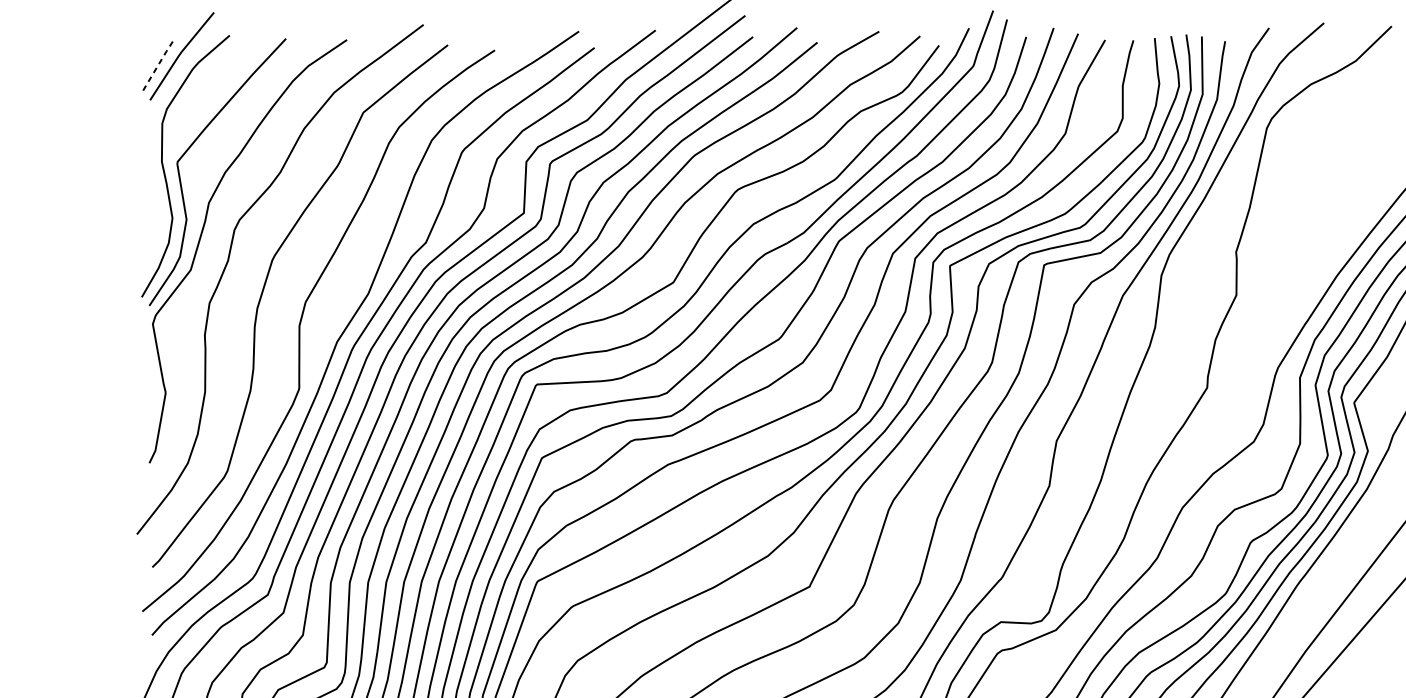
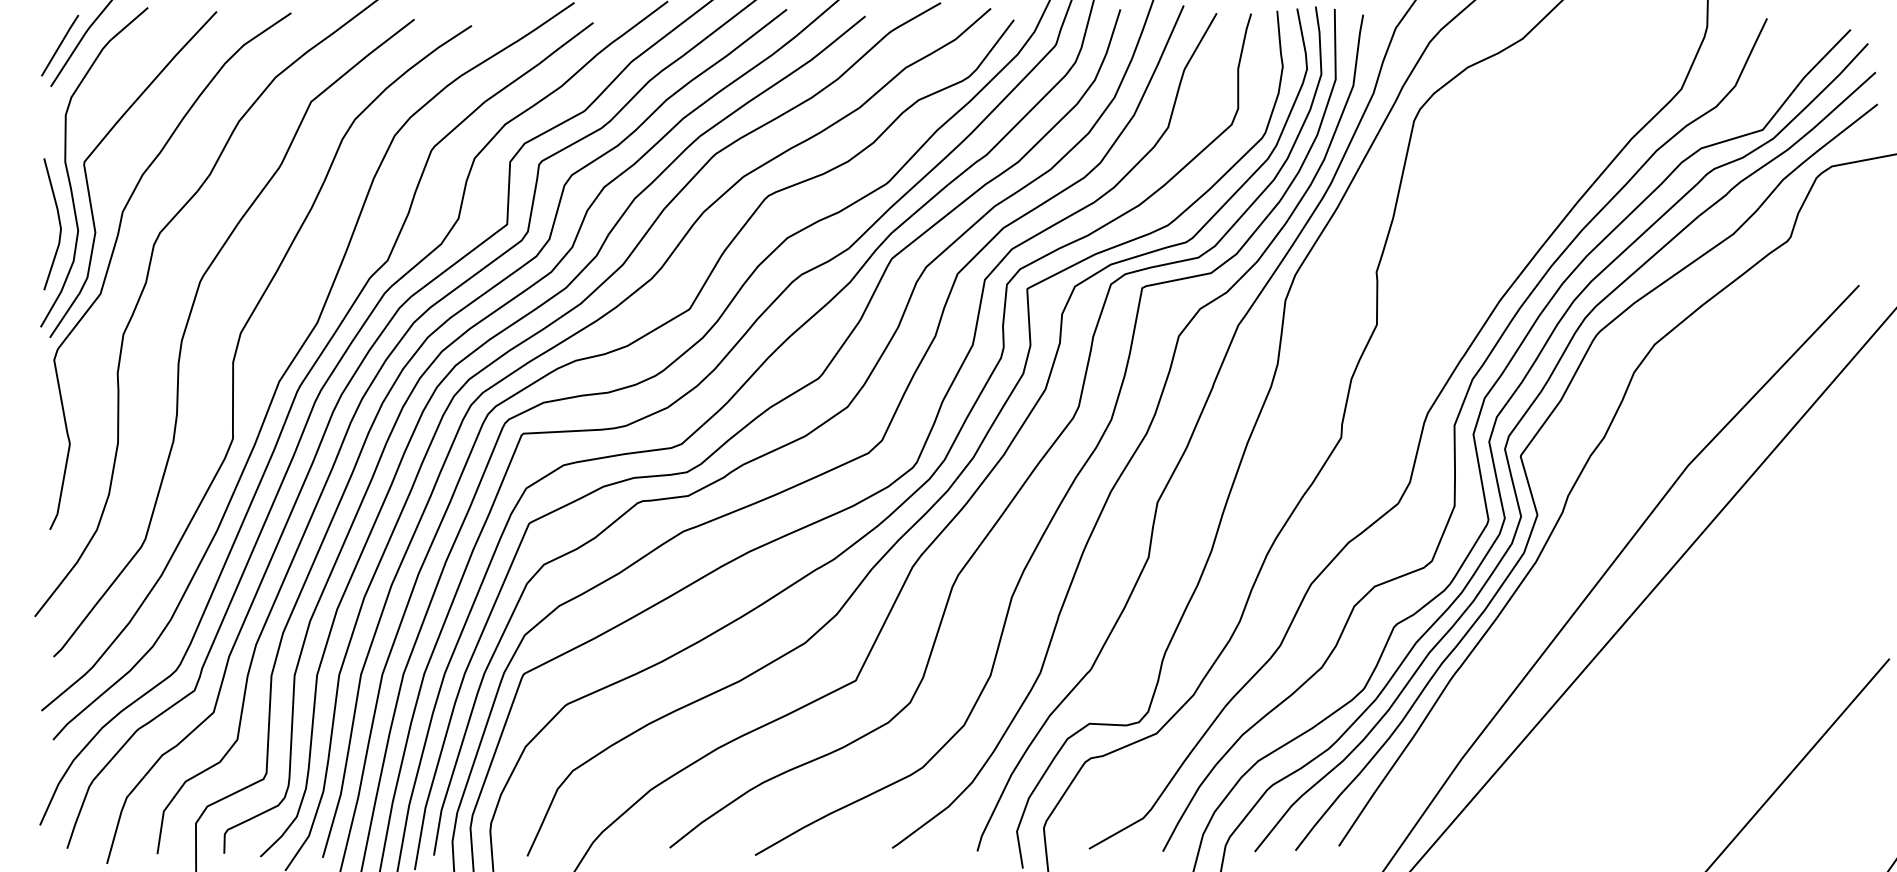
line: (157, 66) -> (59, 45), dashed -> solid
line: (156, 210) -> (58, 221), added

